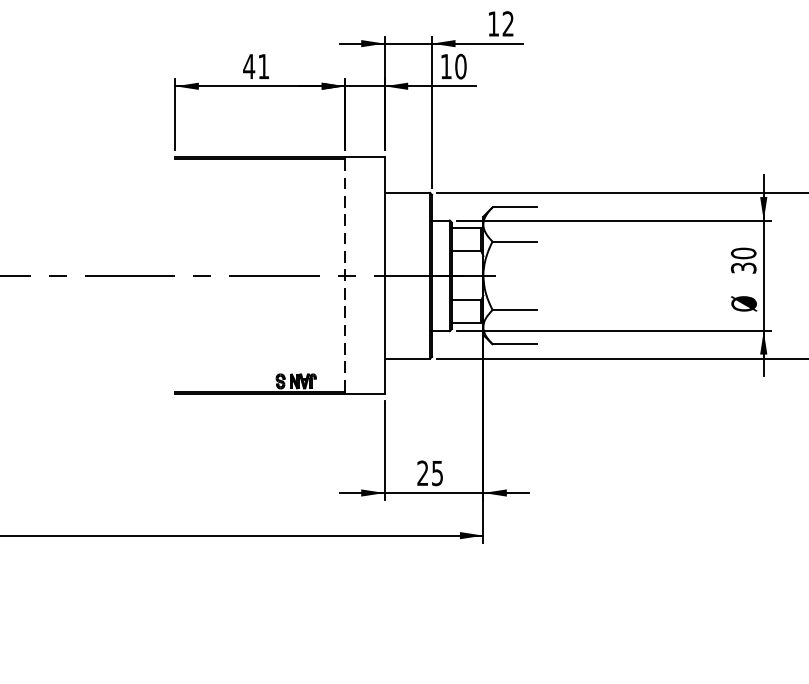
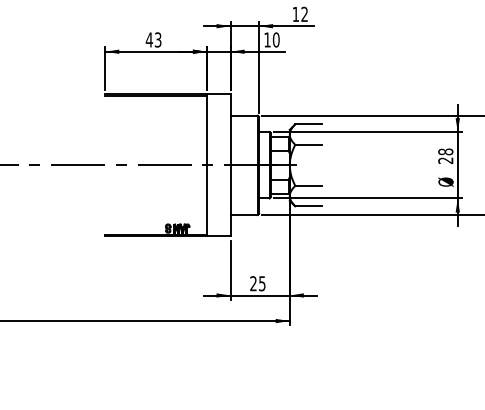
text: (262, 65) -> (157, 39), 41 -> 43
text: (743, 259) -> (445, 155), 30 -> 28
line: (344, 276) -> (206, 165), dashed -> solid

